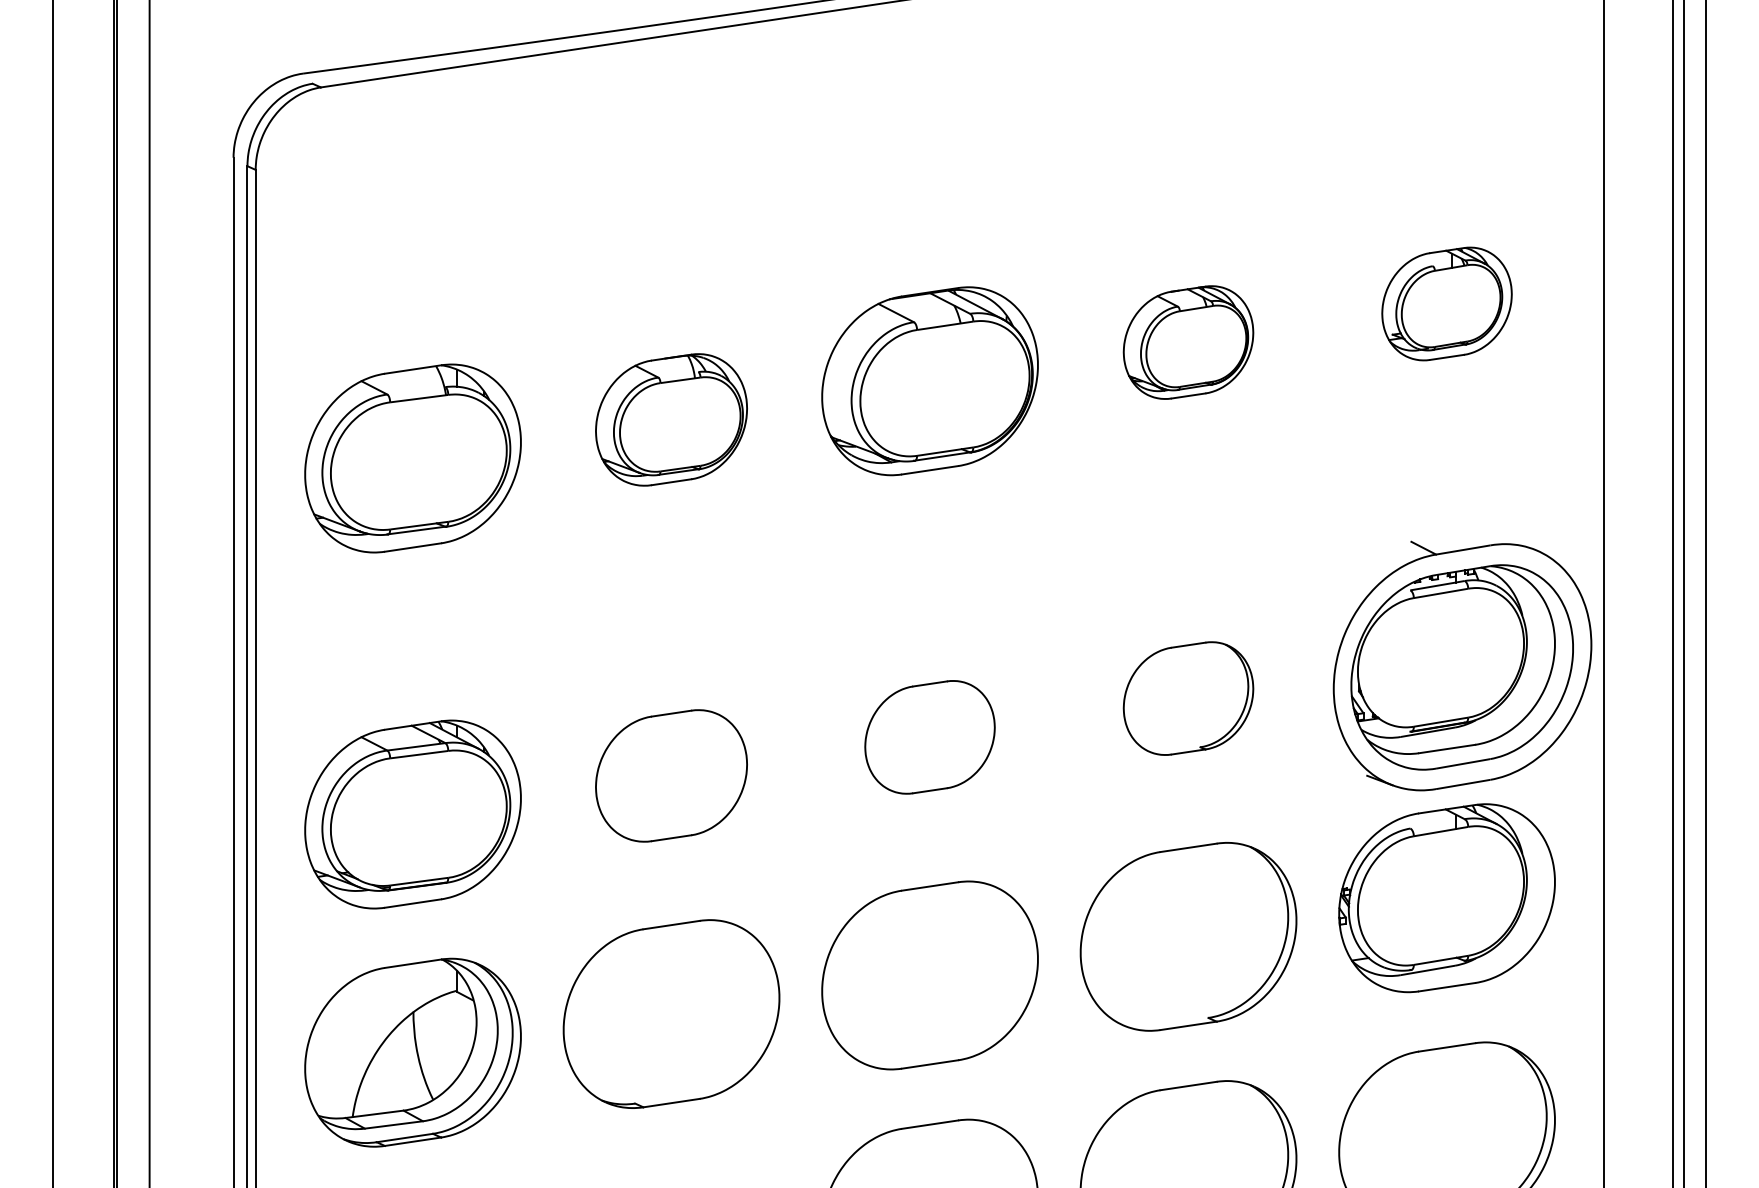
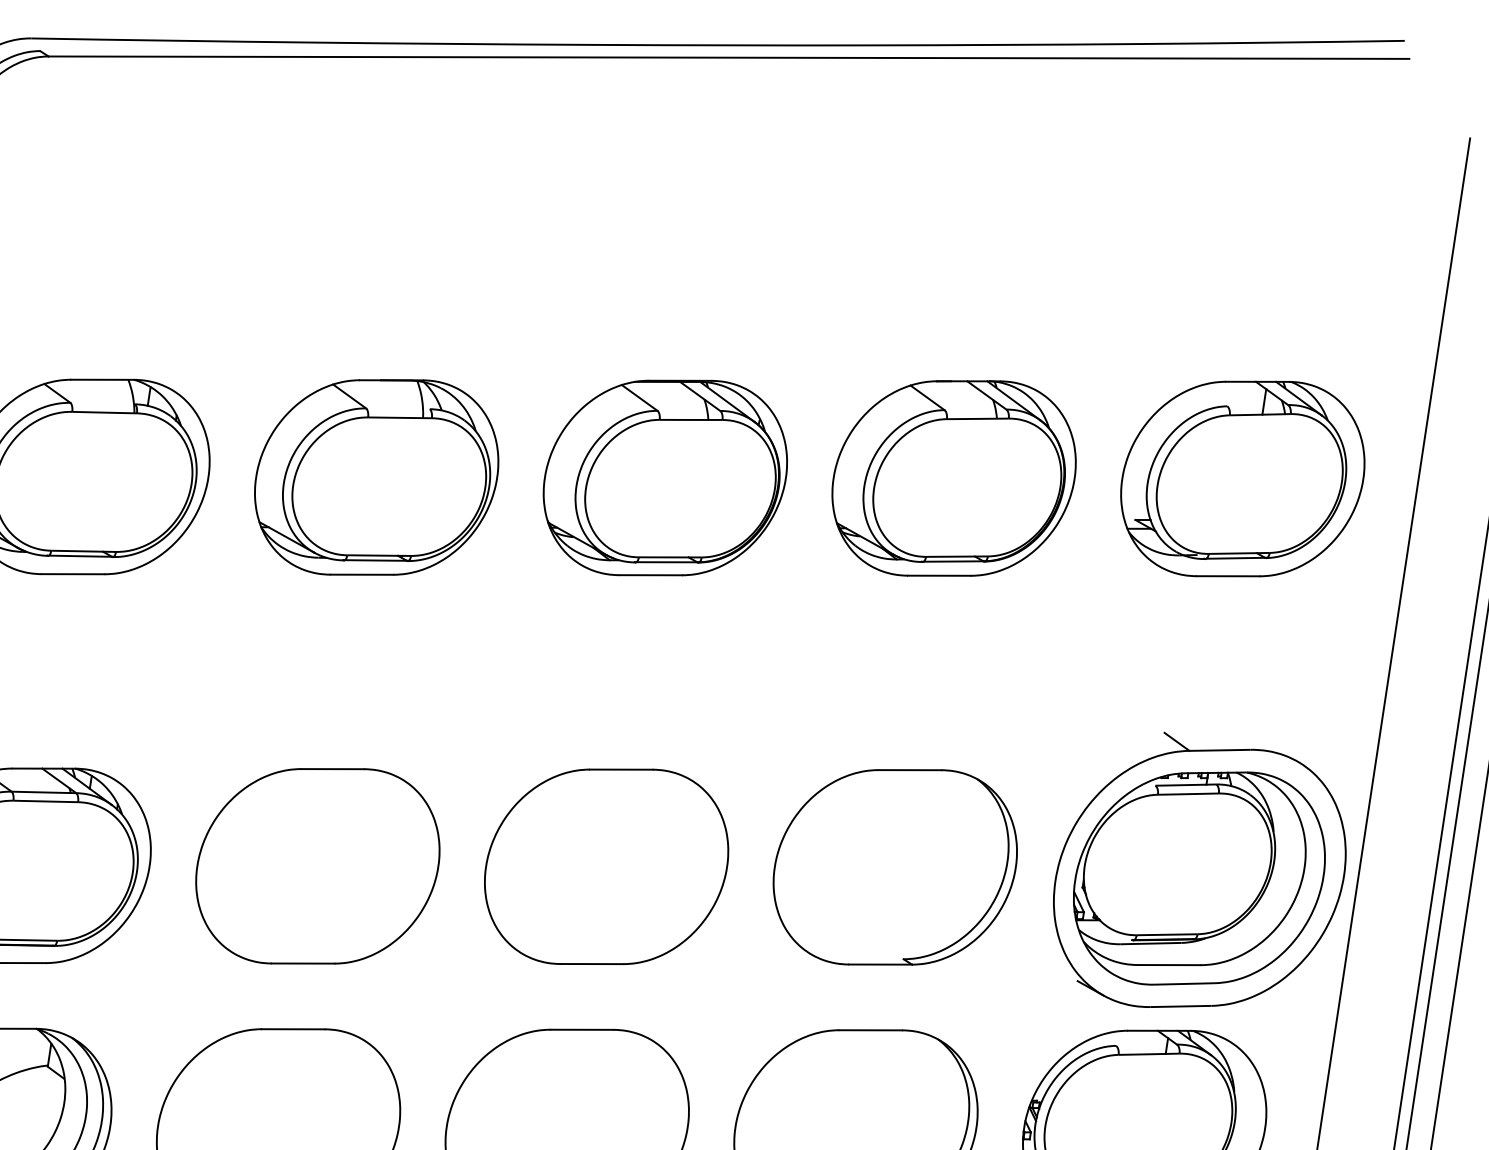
part: (1446, 303) -> (1242, 478), size x1.67
part: (1188, 342) -> (954, 478), size x1.67
part: (671, 419) -> (376, 477), size x1.43
part: (1188, 698) -> (895, 867), size x1.67
part: (929, 737) -> (605, 866), size x1.67
part: (671, 775) -> (317, 865), size x1.43

